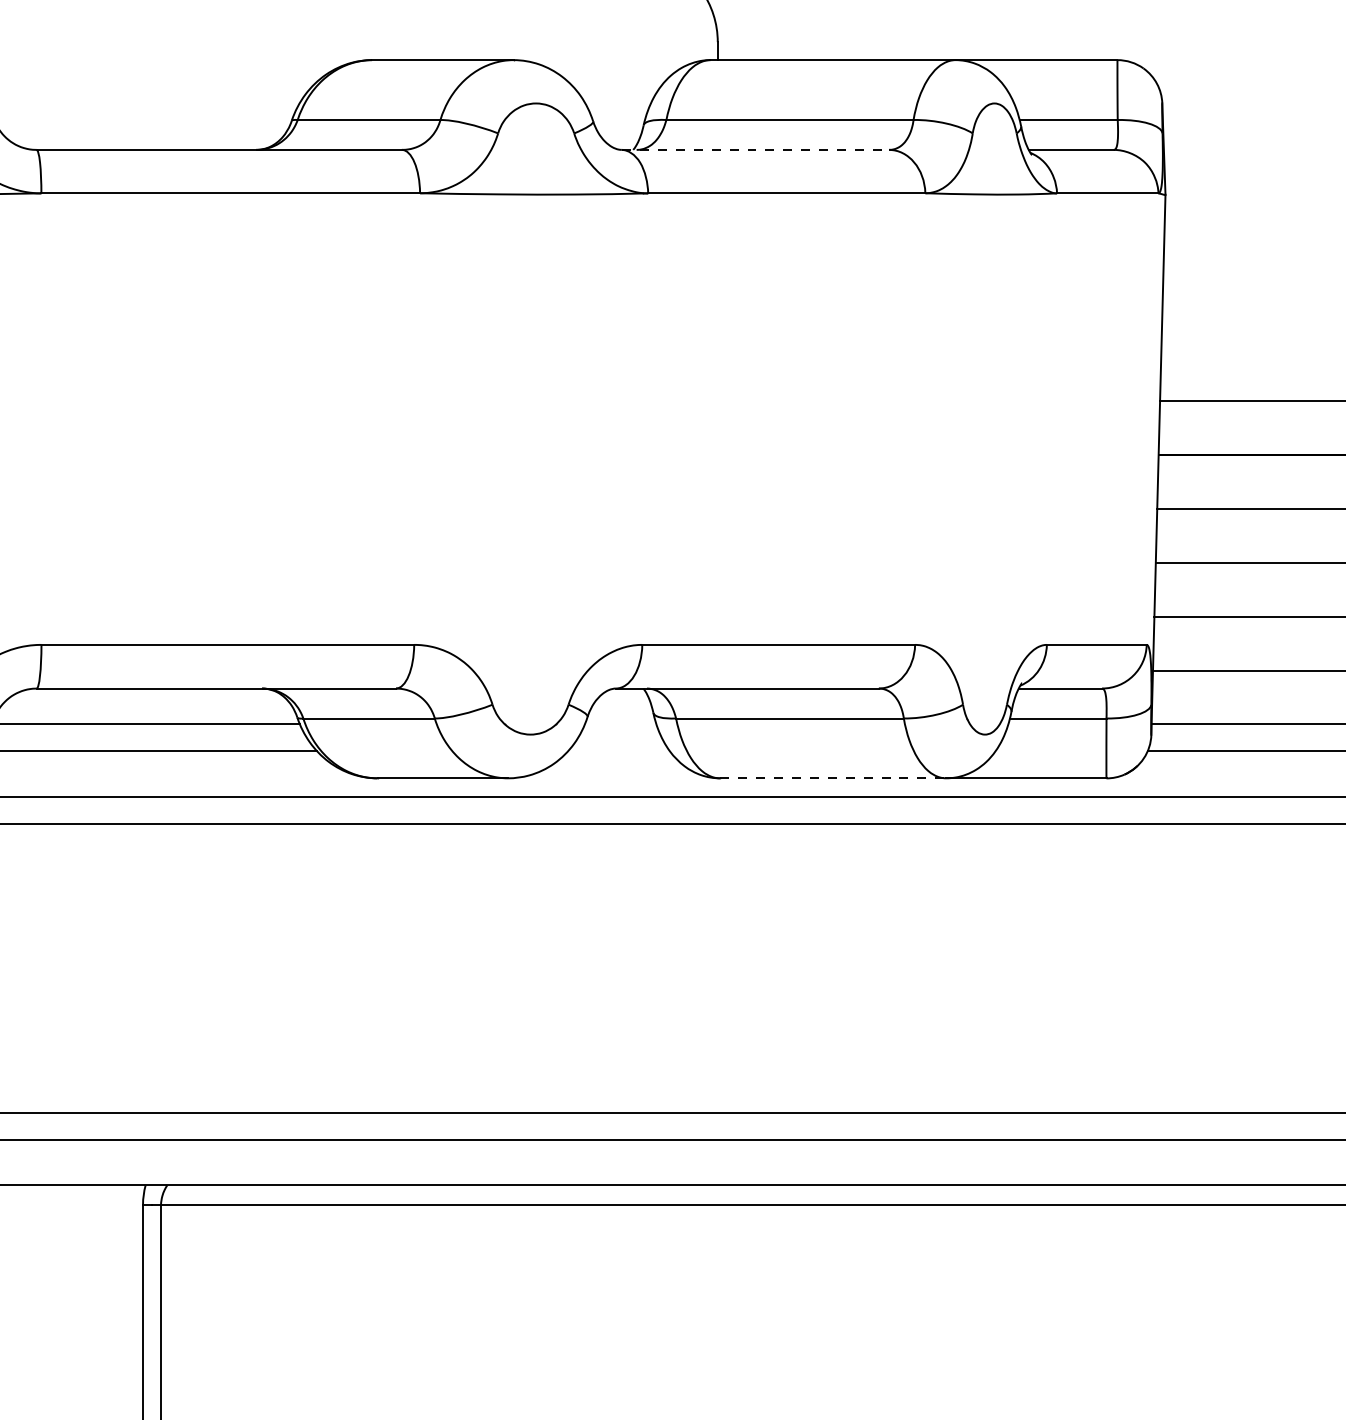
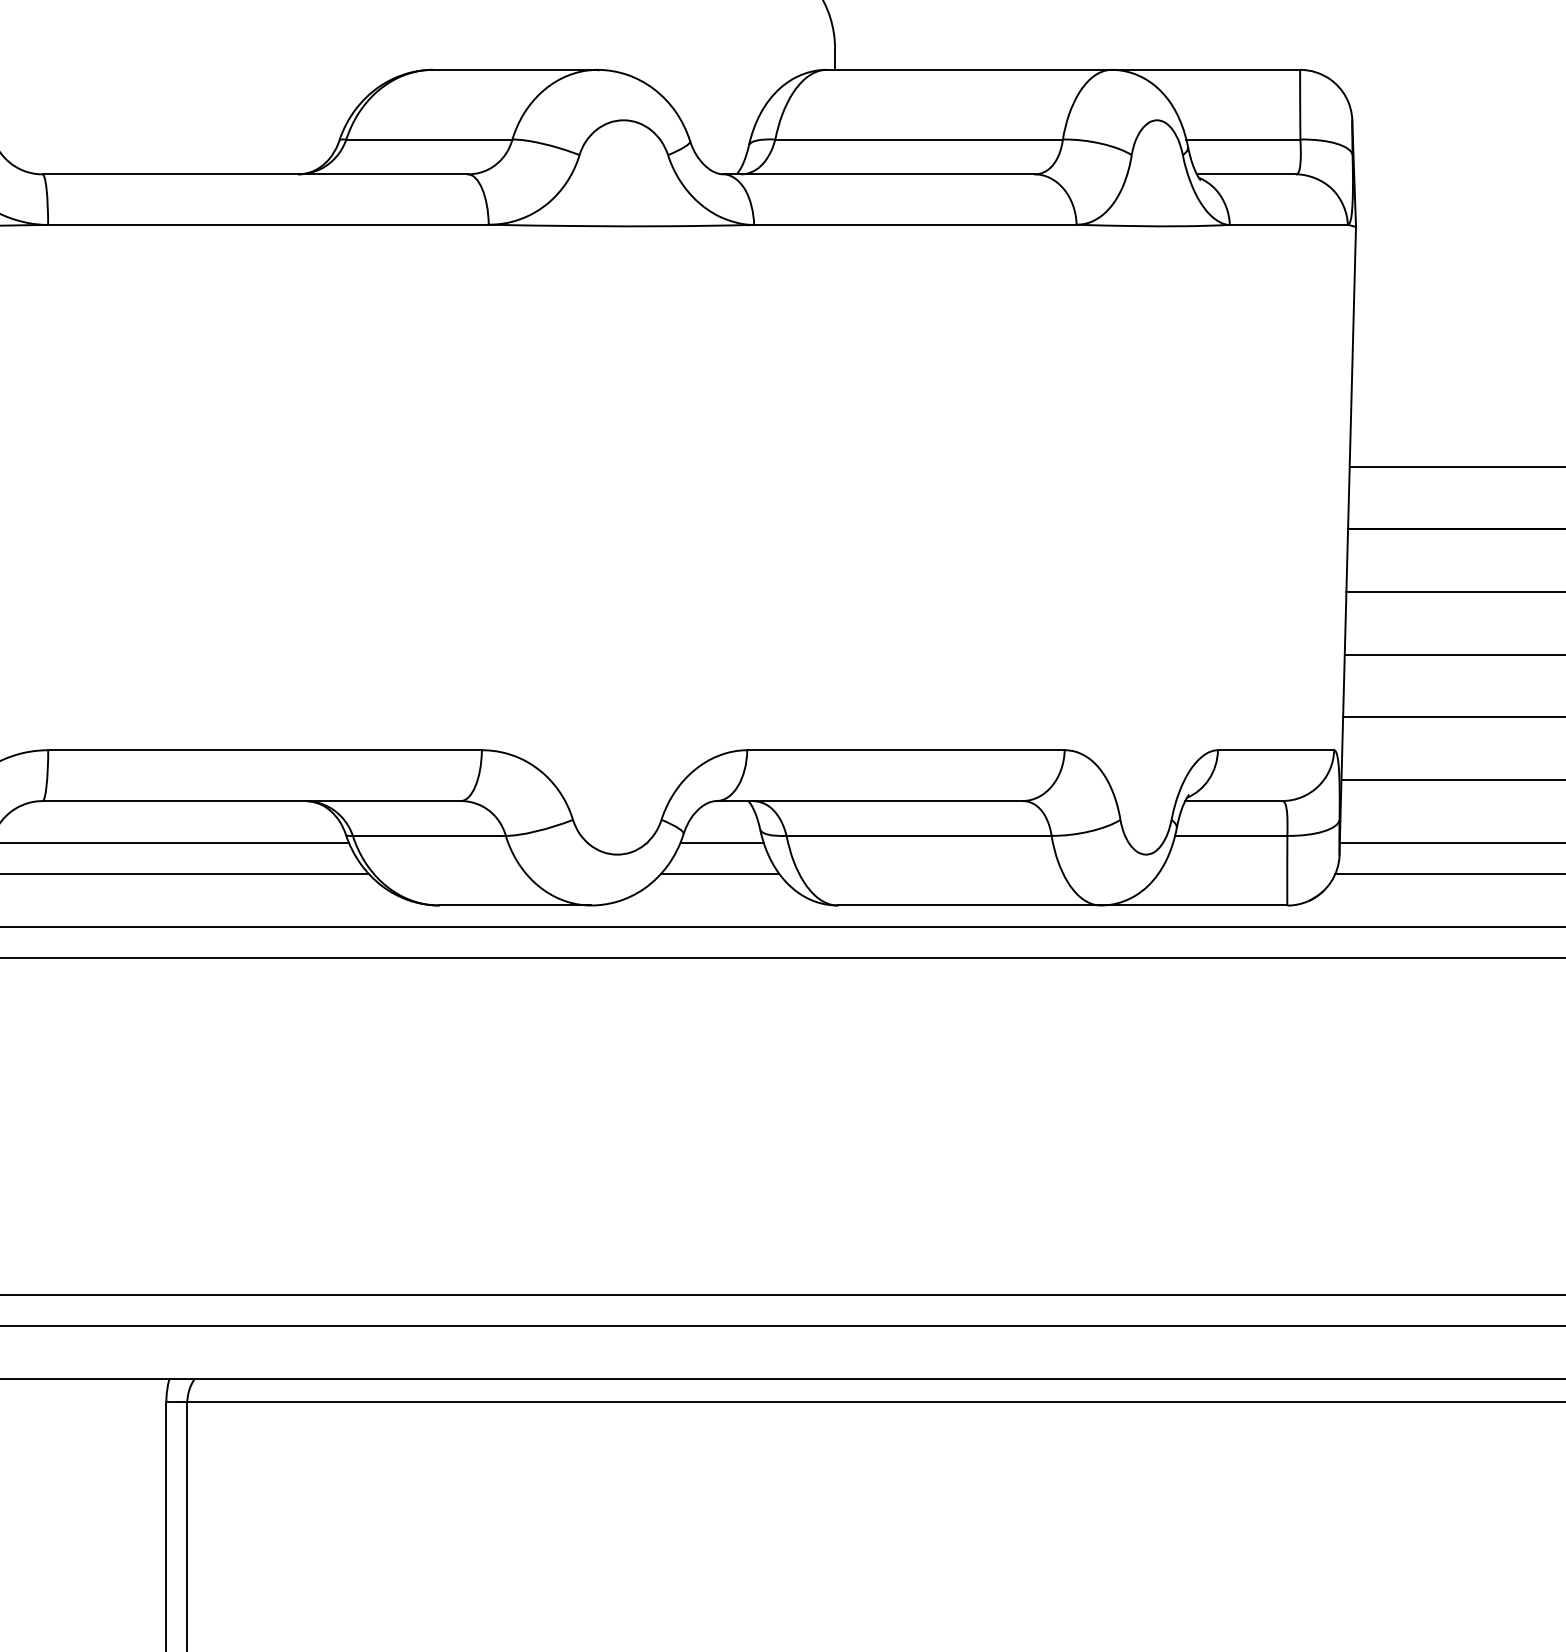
line: (755, 149) -> (878, 173), dashed -> solid
line: (620, 724) -> (721, 842), added
line: (618, 751) -> (719, 874), added
line: (833, 778) -> (969, 905), dashed -> solid

